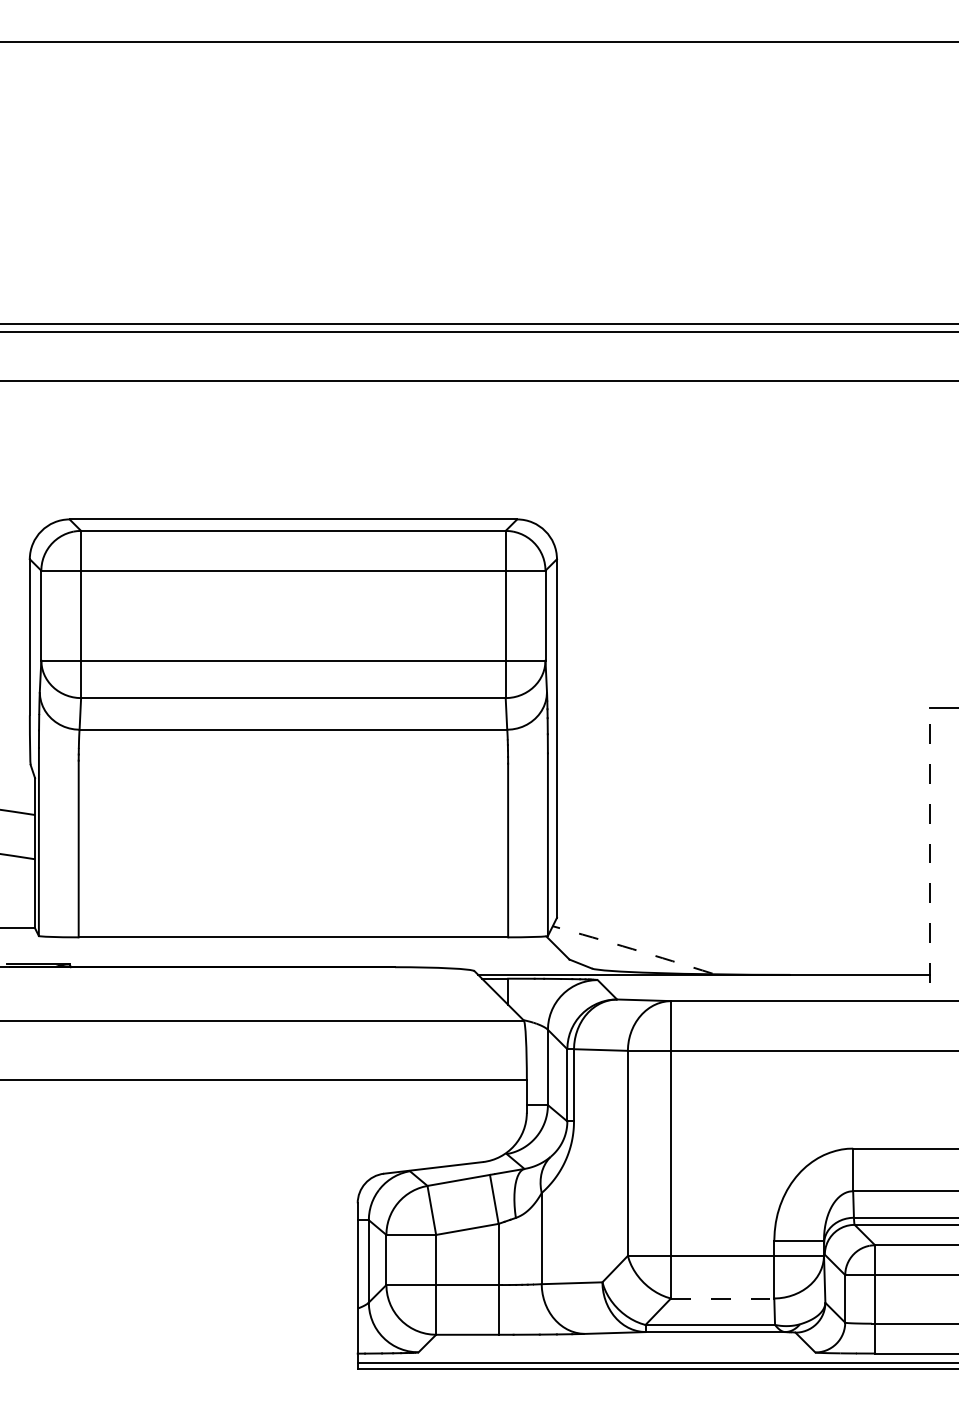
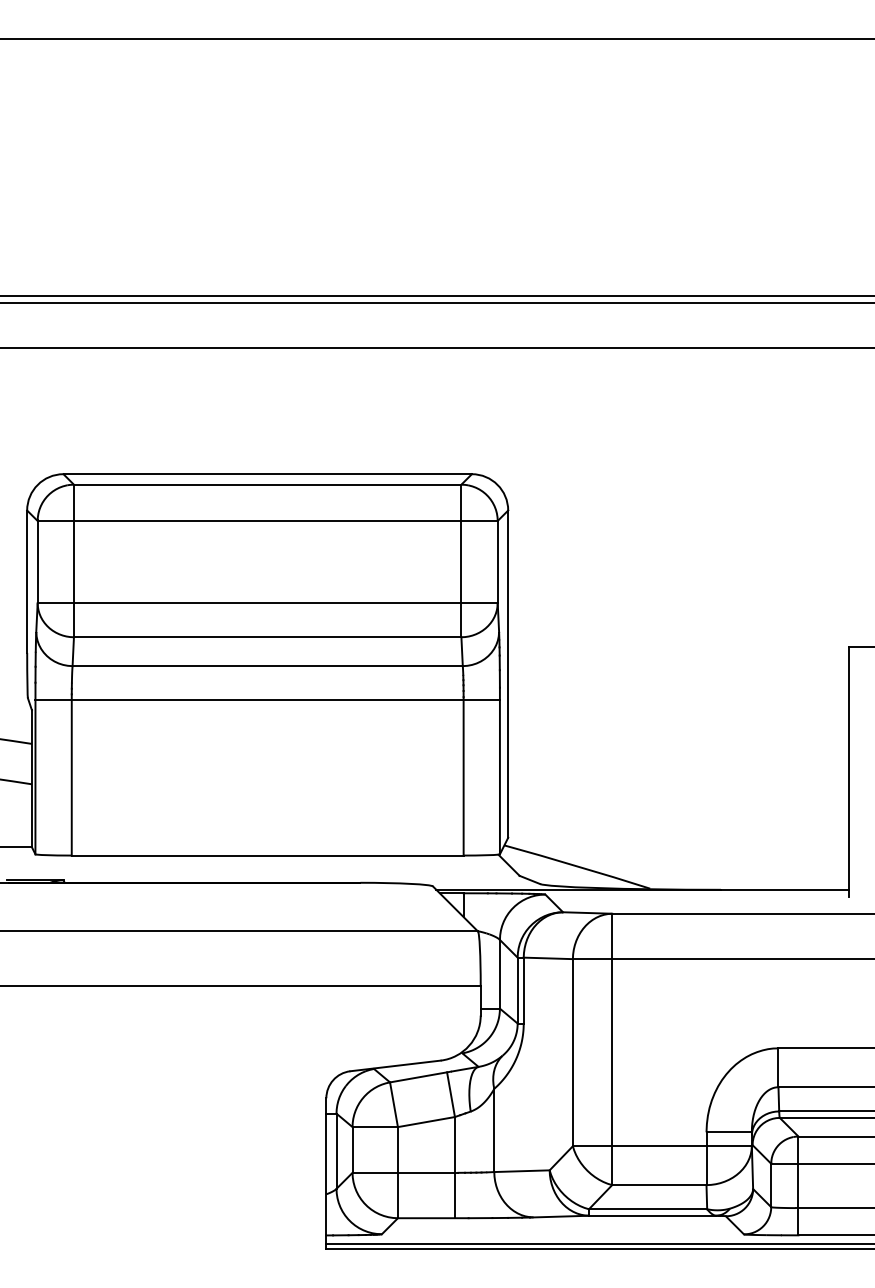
line: (292, 767) -> (266, 700), added
line: (930, 845) -> (849, 771), dashed -> solid
arc: (632, 949) -> (577, 866), dashed -> solid
line: (722, 1298) -> (659, 1185), dashed -> solid

